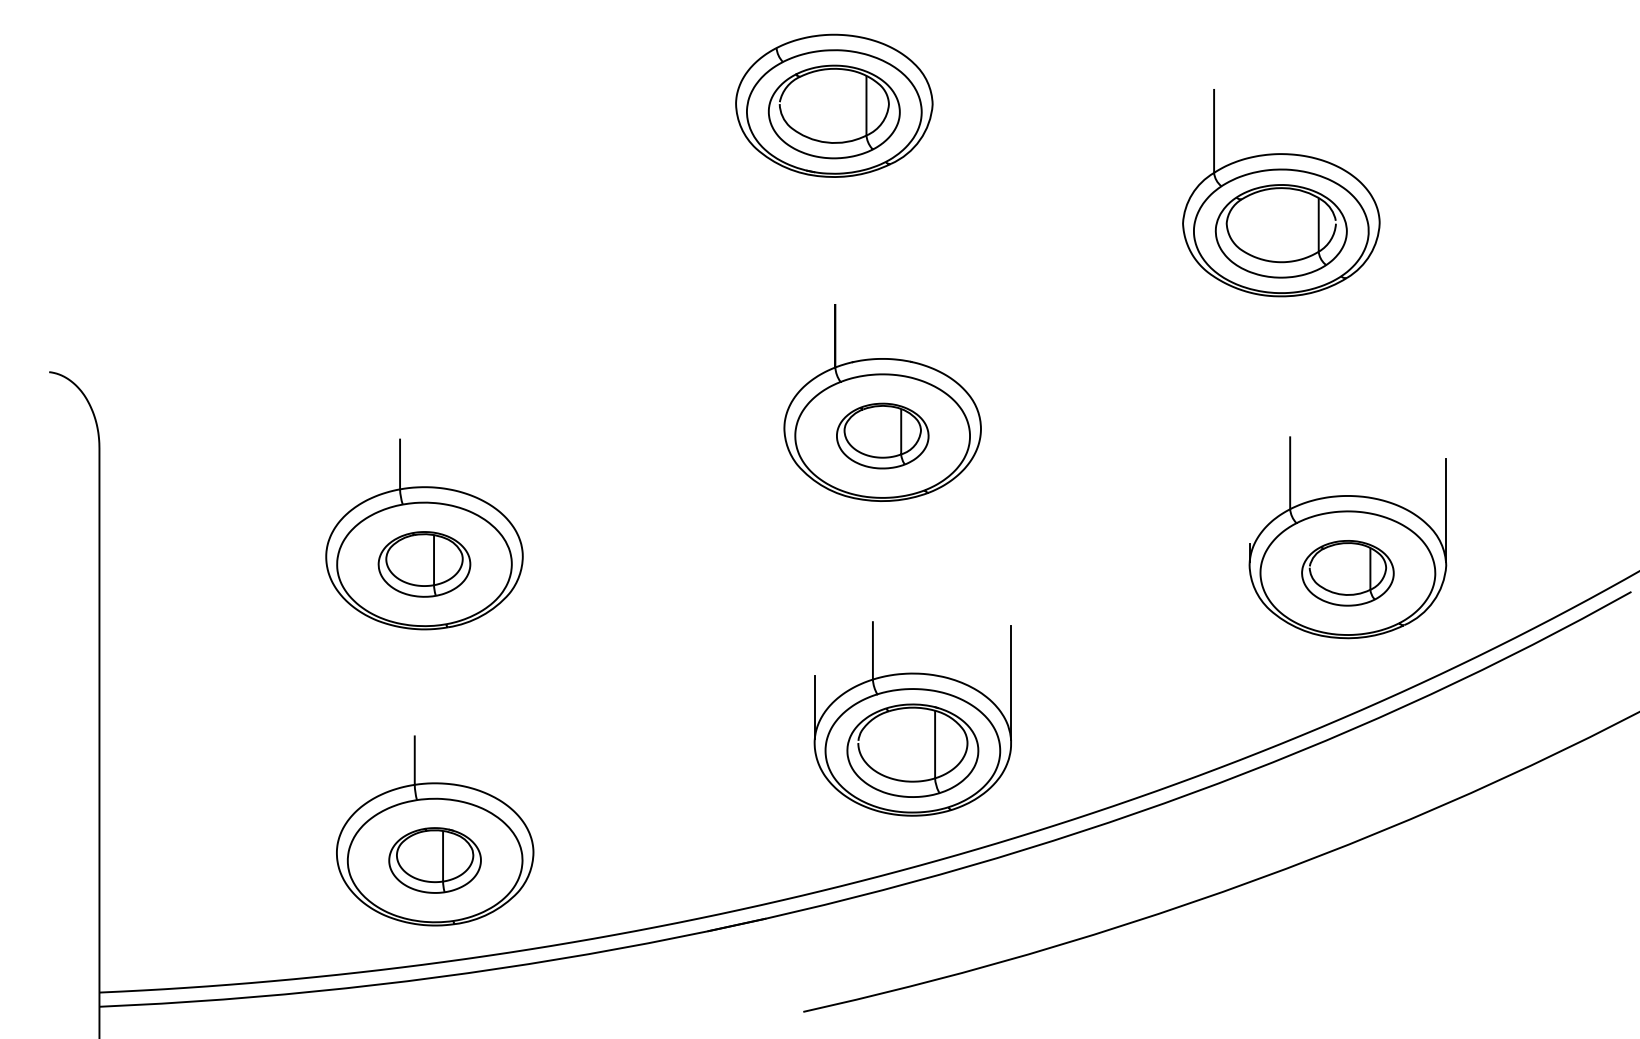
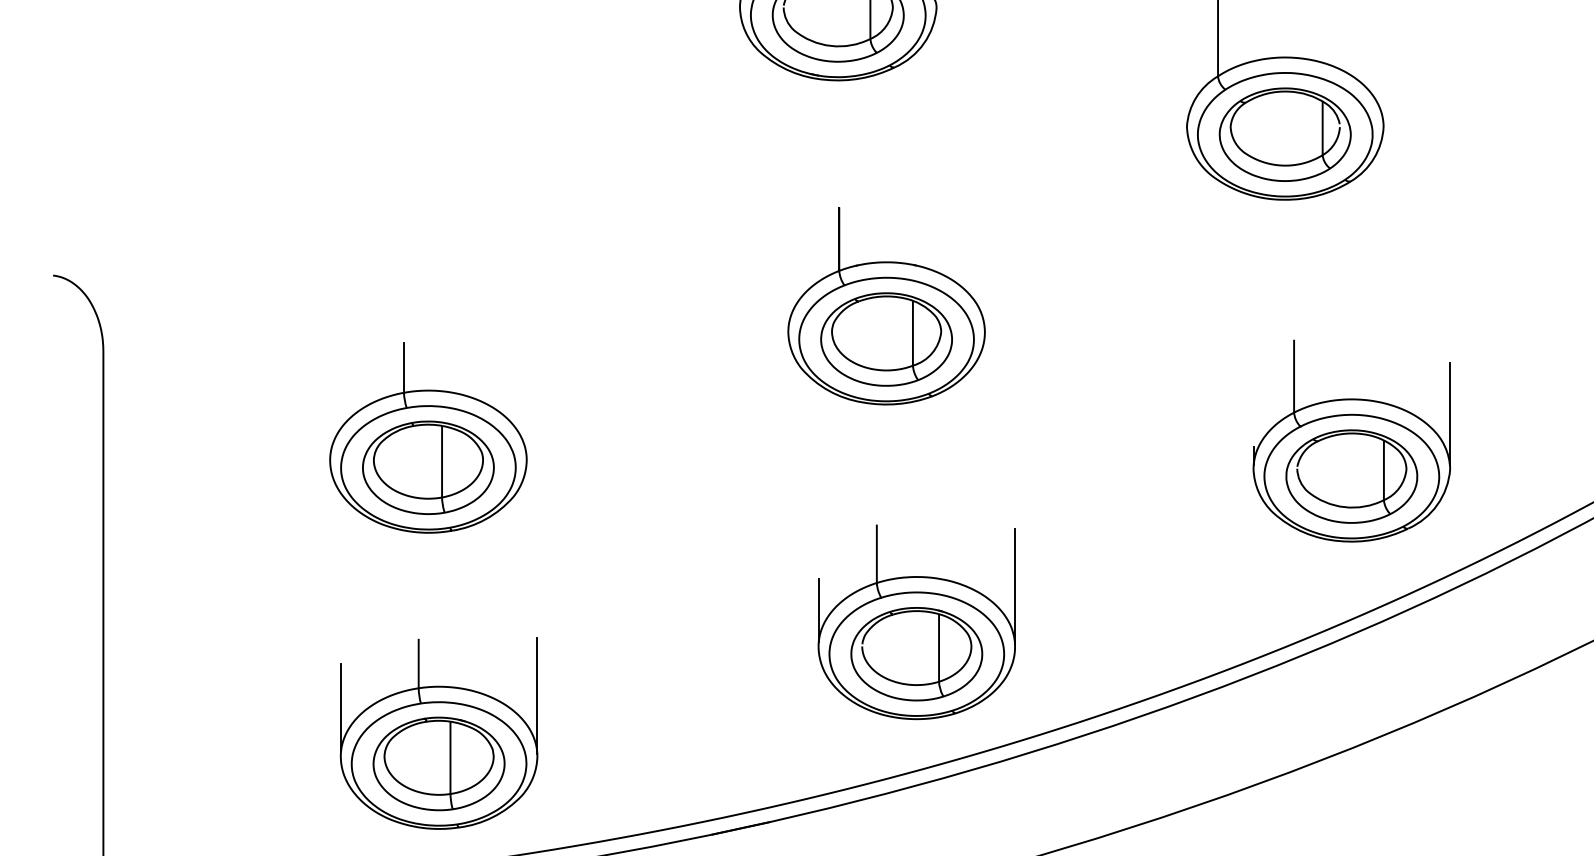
part: (882, 435) -> (886, 338), size x1.43
part: (424, 564) -> (428, 467), size x1.43
part: (1347, 573) -> (1351, 476), size x1.43
line: (533, 792) -> (537, 695), added
line: (336, 804) -> (340, 707), added
part: (434, 860) -> (438, 763), size x1.43

